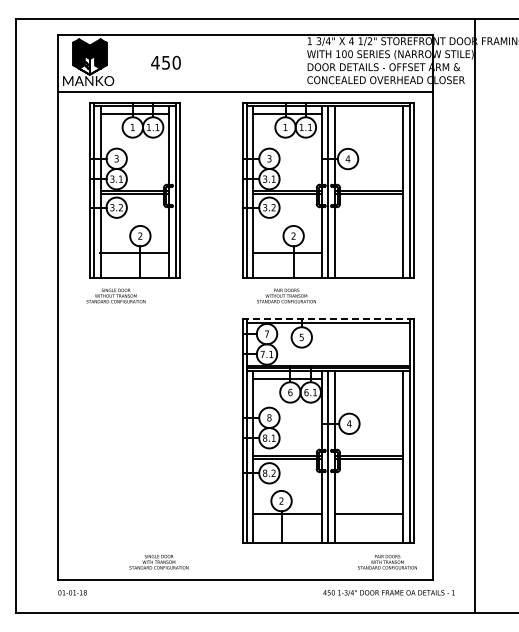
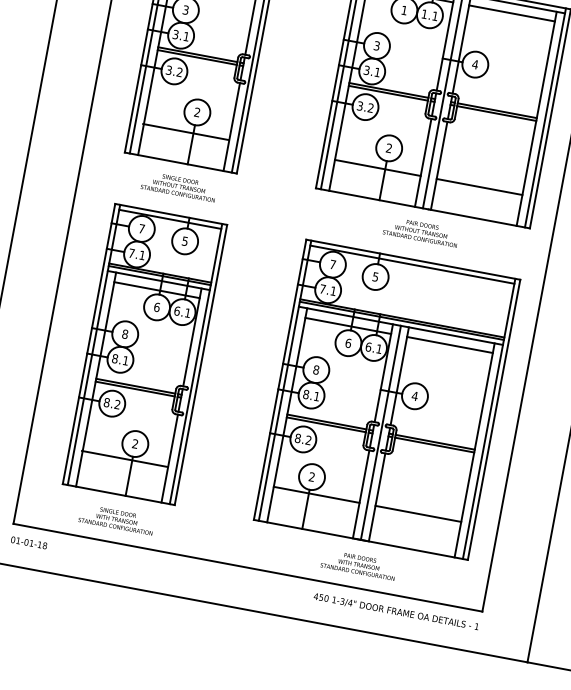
line: (368, 114) -> (511, 13), added
line: (368, 252) -> (478, 186), added
text: (115, 295) -> (178, 185), moved
text: (286, 295) -> (421, 231), moved
line: (328, 318) -> (413, 259), dashed -> solid
line: (368, 379) -> (449, 345), added
part: (134, 430) -> (144, 354), added
text: (387, 561) -> (359, 564), moved
text: (158, 562) -> (116, 519), moved
text: (388, 592) -> (395, 611), moved

